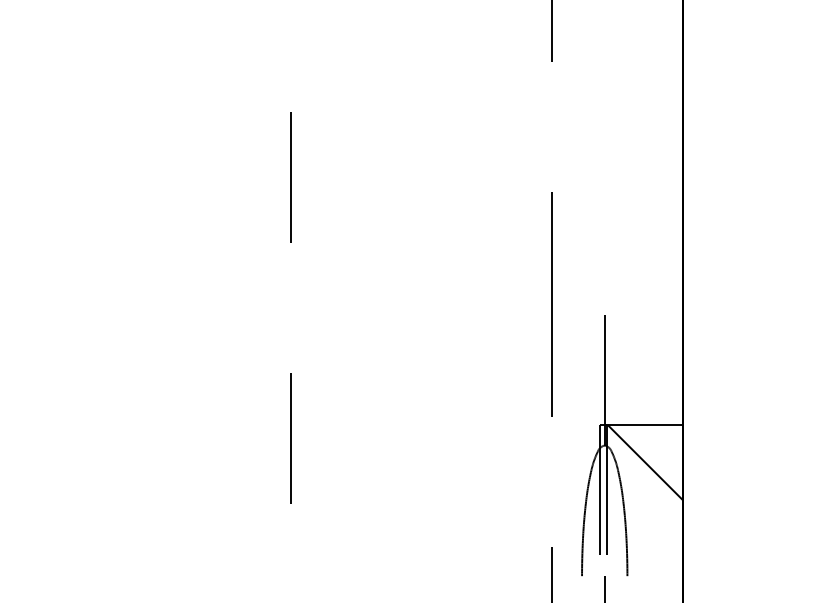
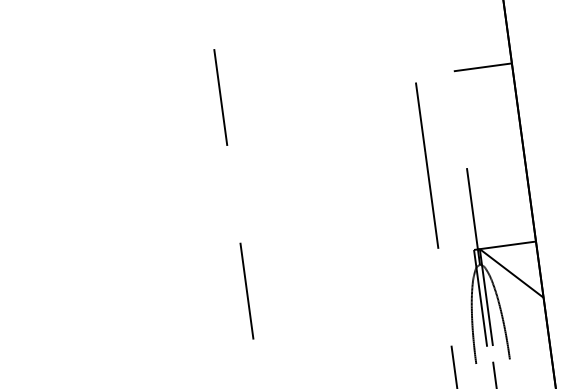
line: (643, 184) -> (482, 67), added

